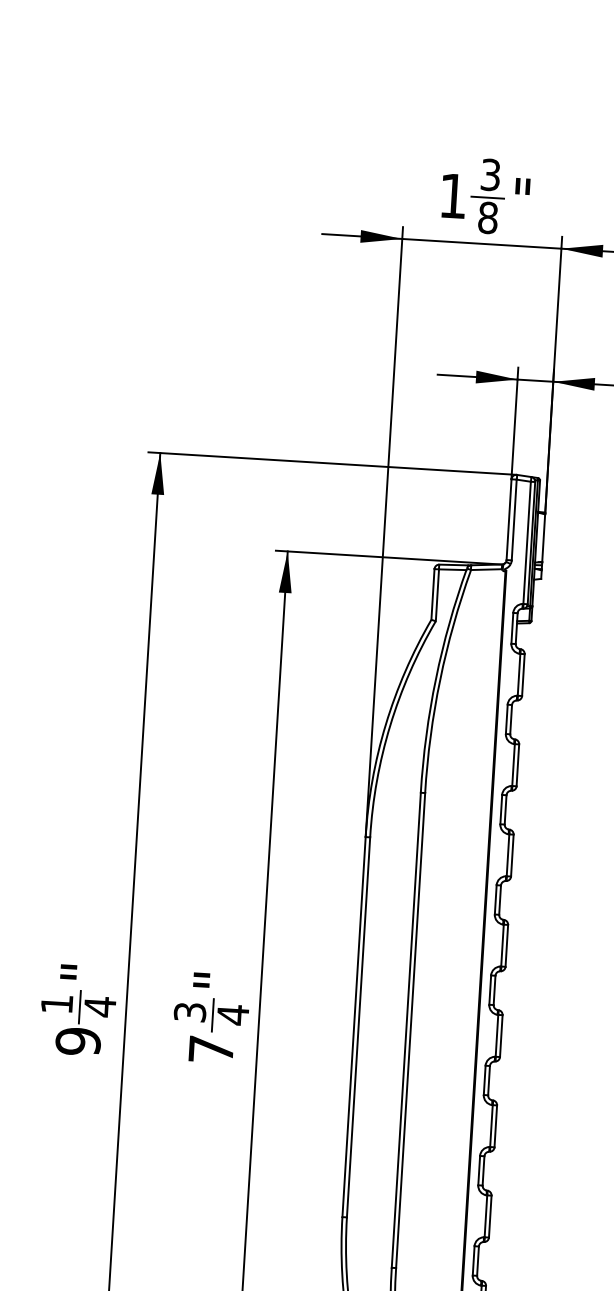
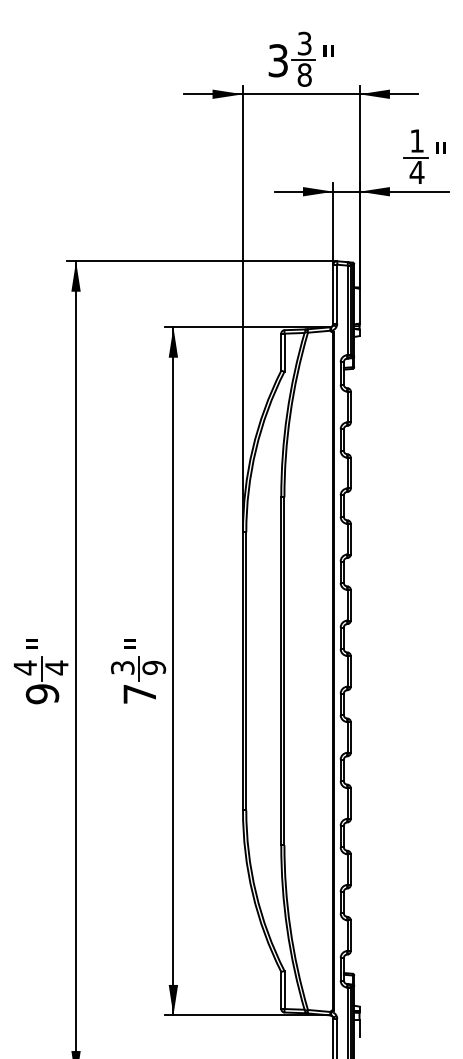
text: (452, 195) -> (277, 60), 1 -> 3
text: (55, 1003) -> (24, 667), 1 -> 4
text: (233, 1014) -> (154, 667), 4 -> 9

